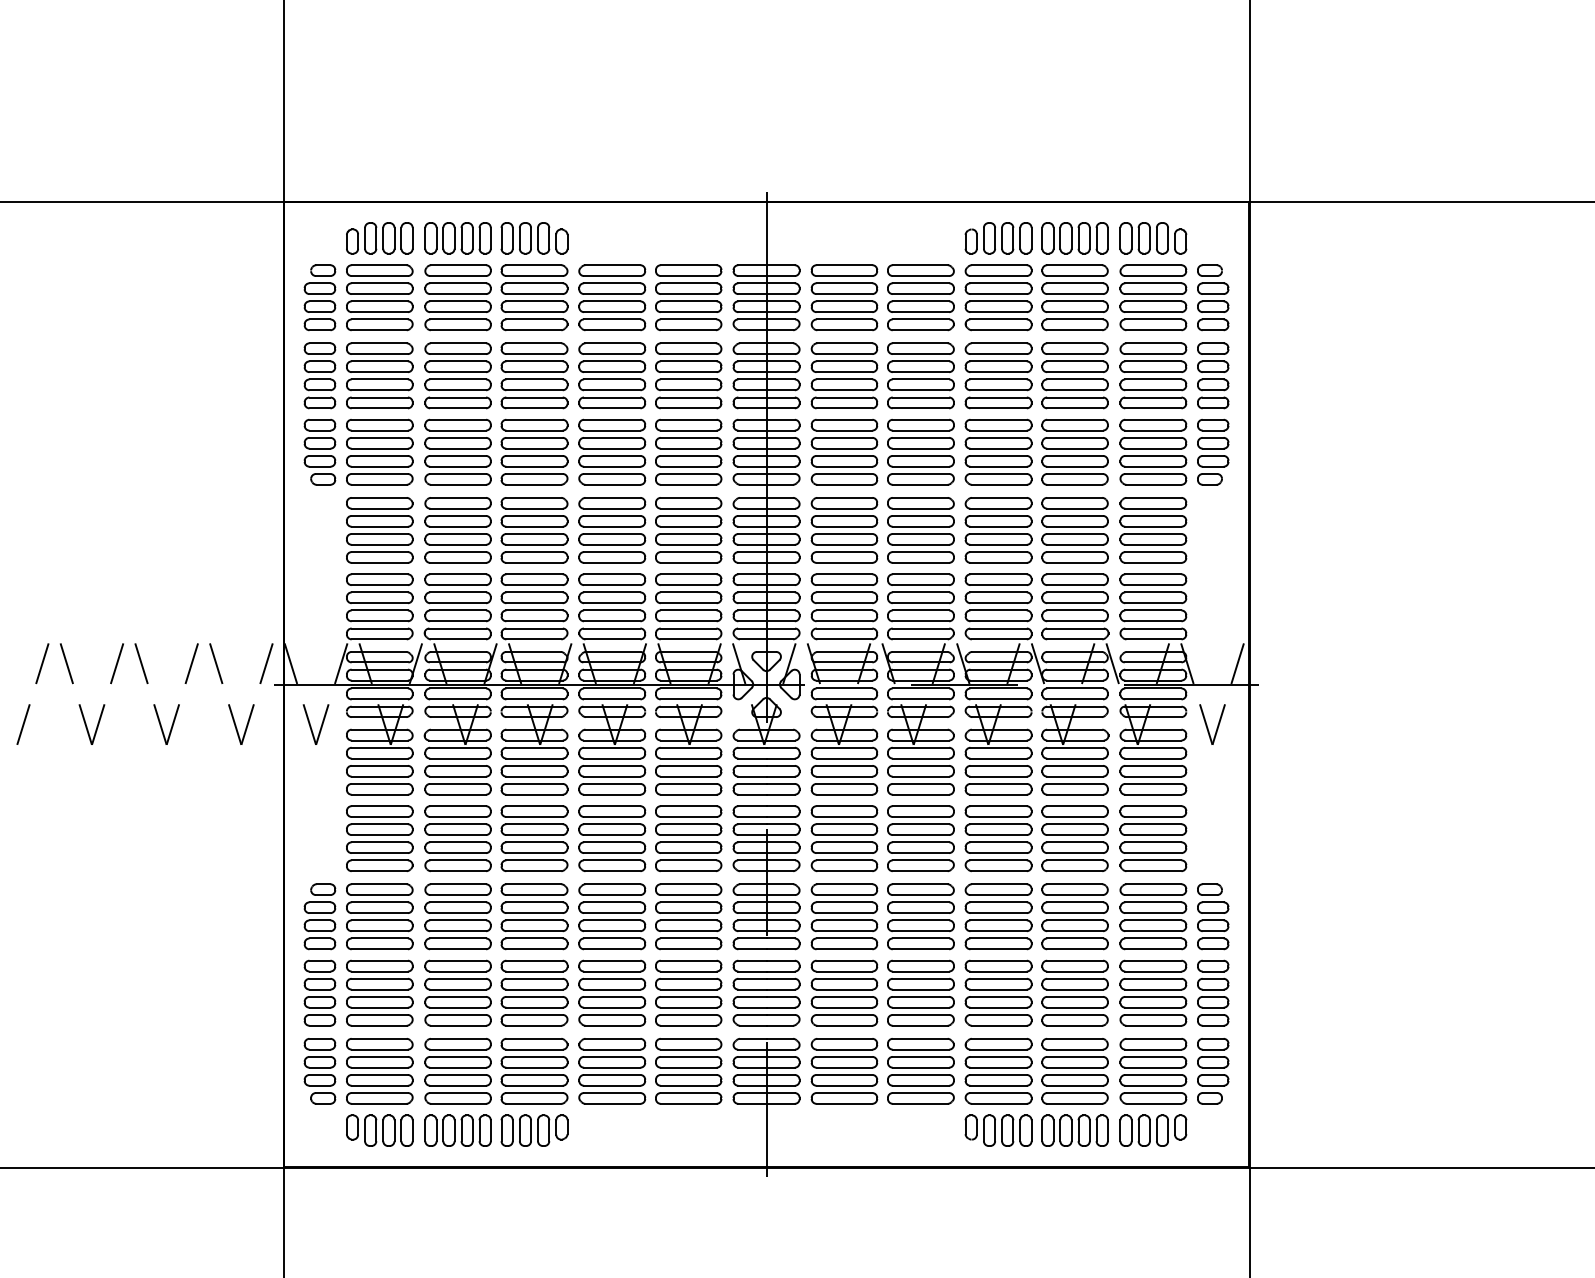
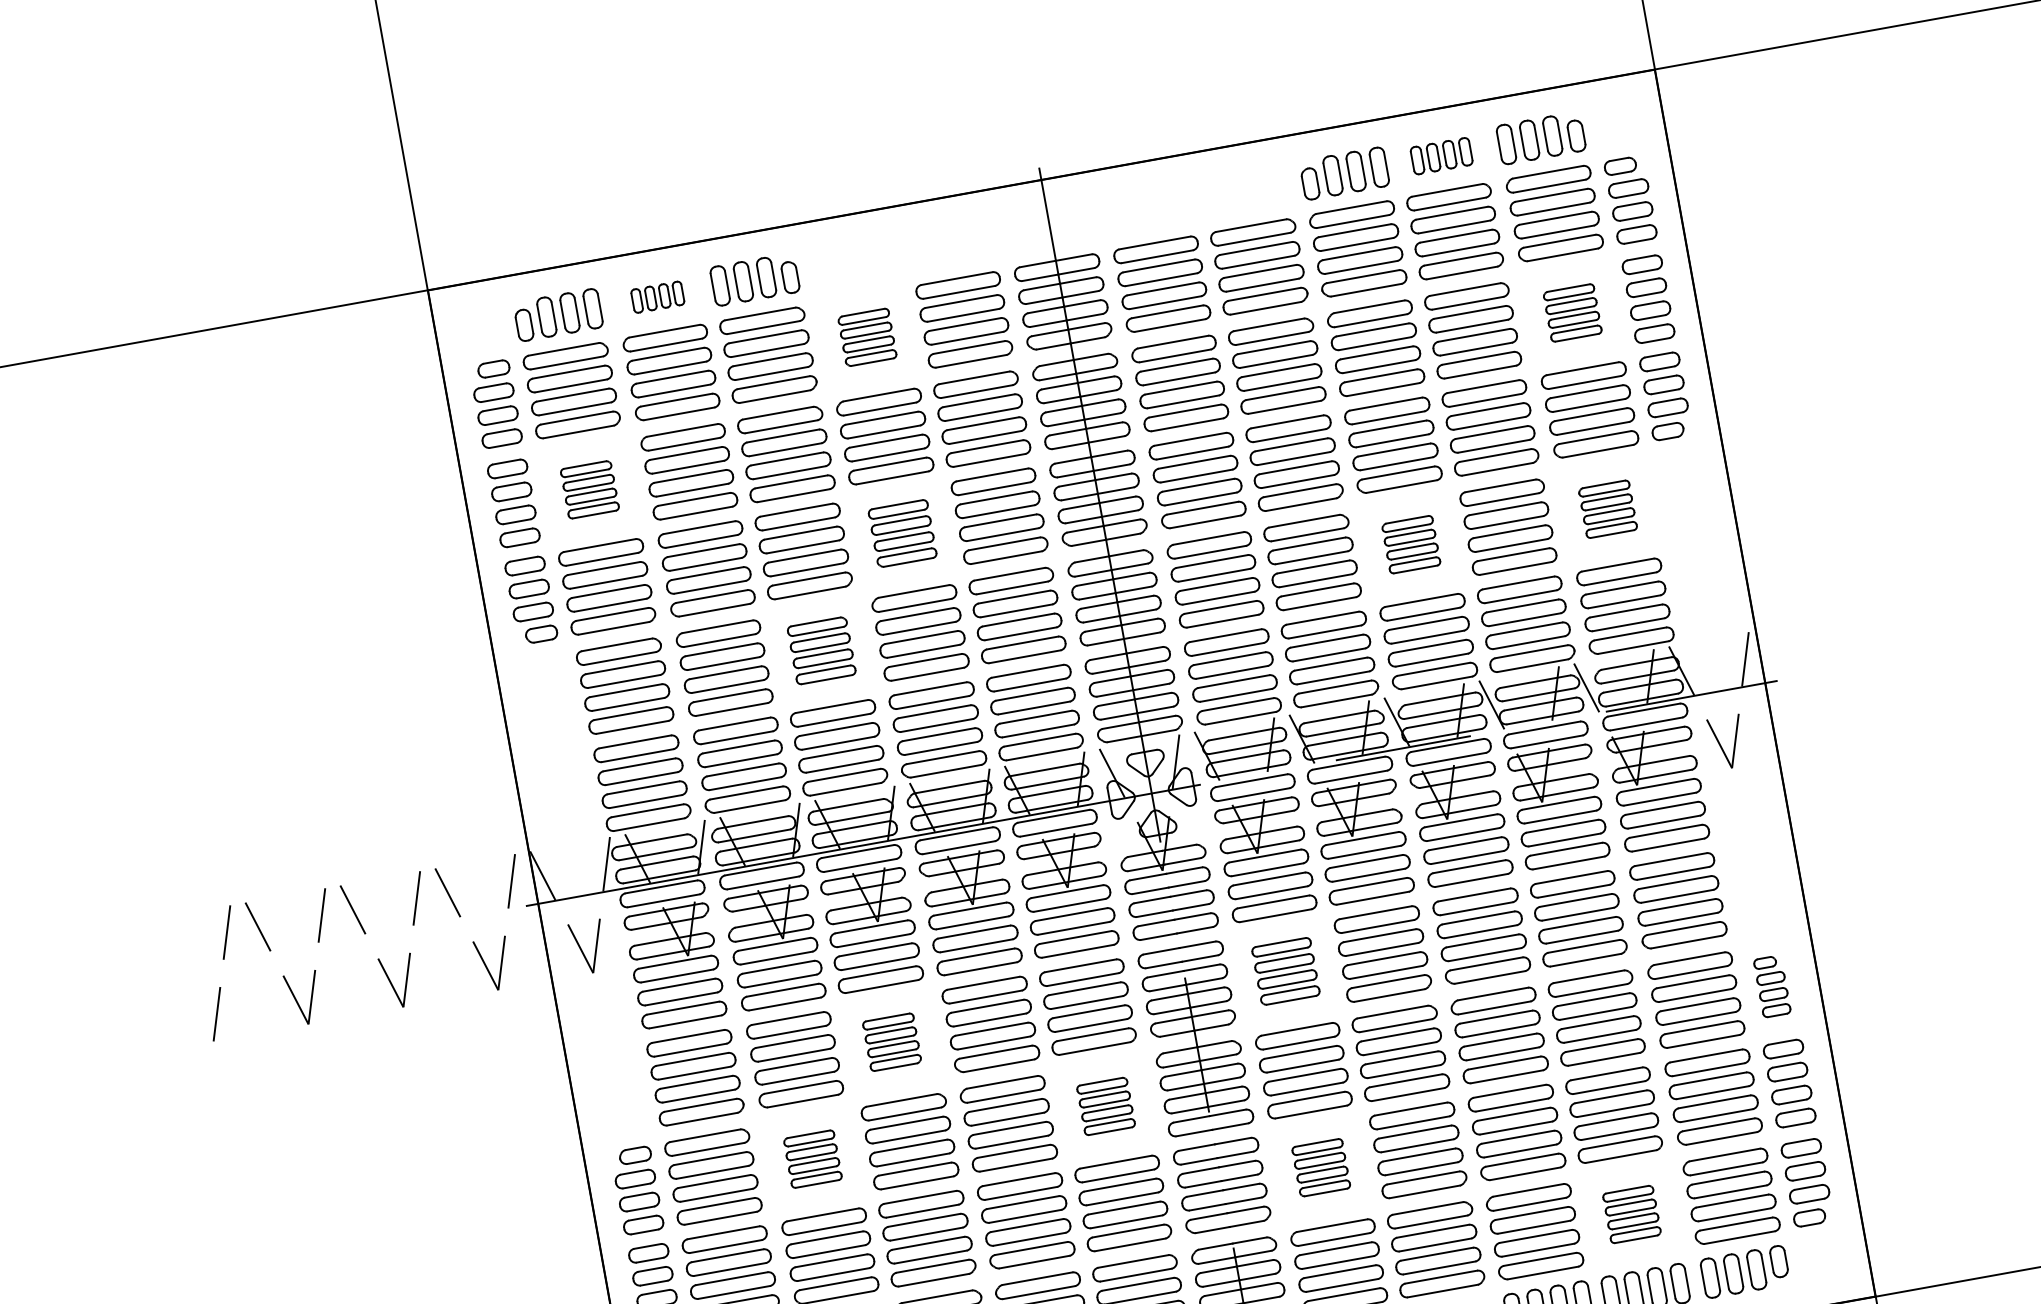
part: (457, 238) -> (657, 297), size x0.6
part: (1074, 238) -> (1440, 156), size x0.7
part: (612, 297) -> (867, 337), size x0.6
part: (379, 375) -> (589, 489), size x0.6
part: (1153, 375) -> (1572, 312), size x0.6
part: (612, 451) -> (902, 532), size x0.7
part: (534, 530) -> (821, 650), size x0.7
part: (998, 530) -> (1411, 544), size x0.6
part: (1153, 530) -> (1608, 509), size x0.6
part: (534, 838) -> (892, 1042), size x0.6
part: (844, 838) -> (1285, 971), size x0.7
part: (457, 916) -> (812, 1158), size x0.6
part: (688, 916) -> (1105, 1106), size x0.6
part: (1213, 916) -> (1772, 986), size x0.7
part: (844, 992) -> (1321, 1166), size x0.6
part: (1074, 1071) -> (1631, 1214), size x0.6

